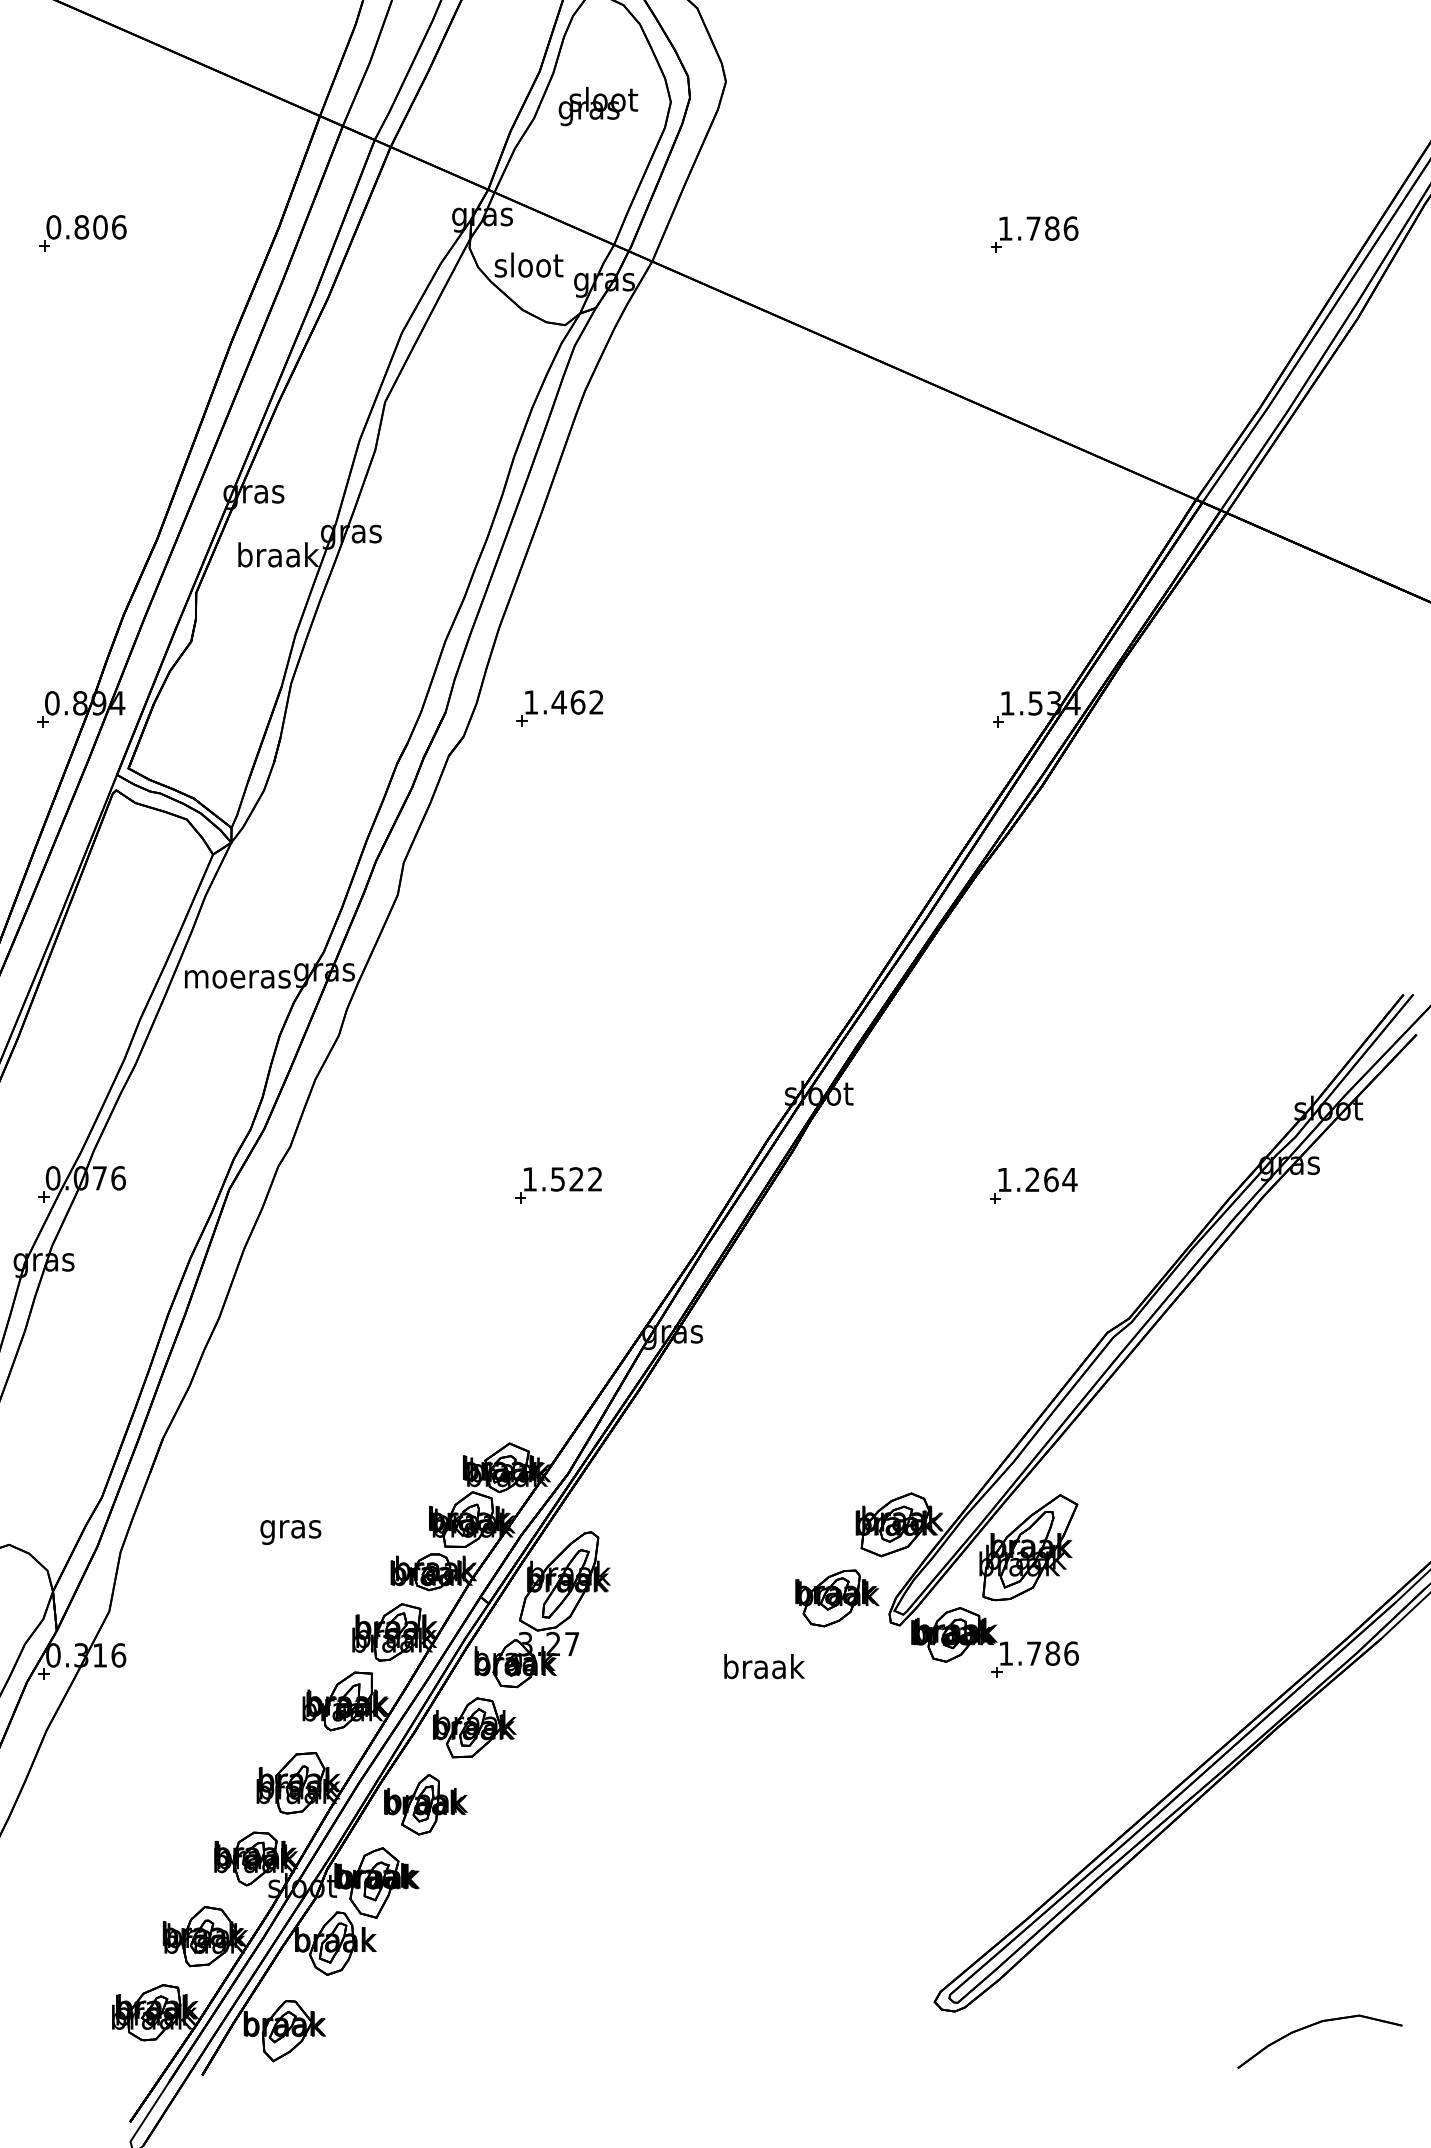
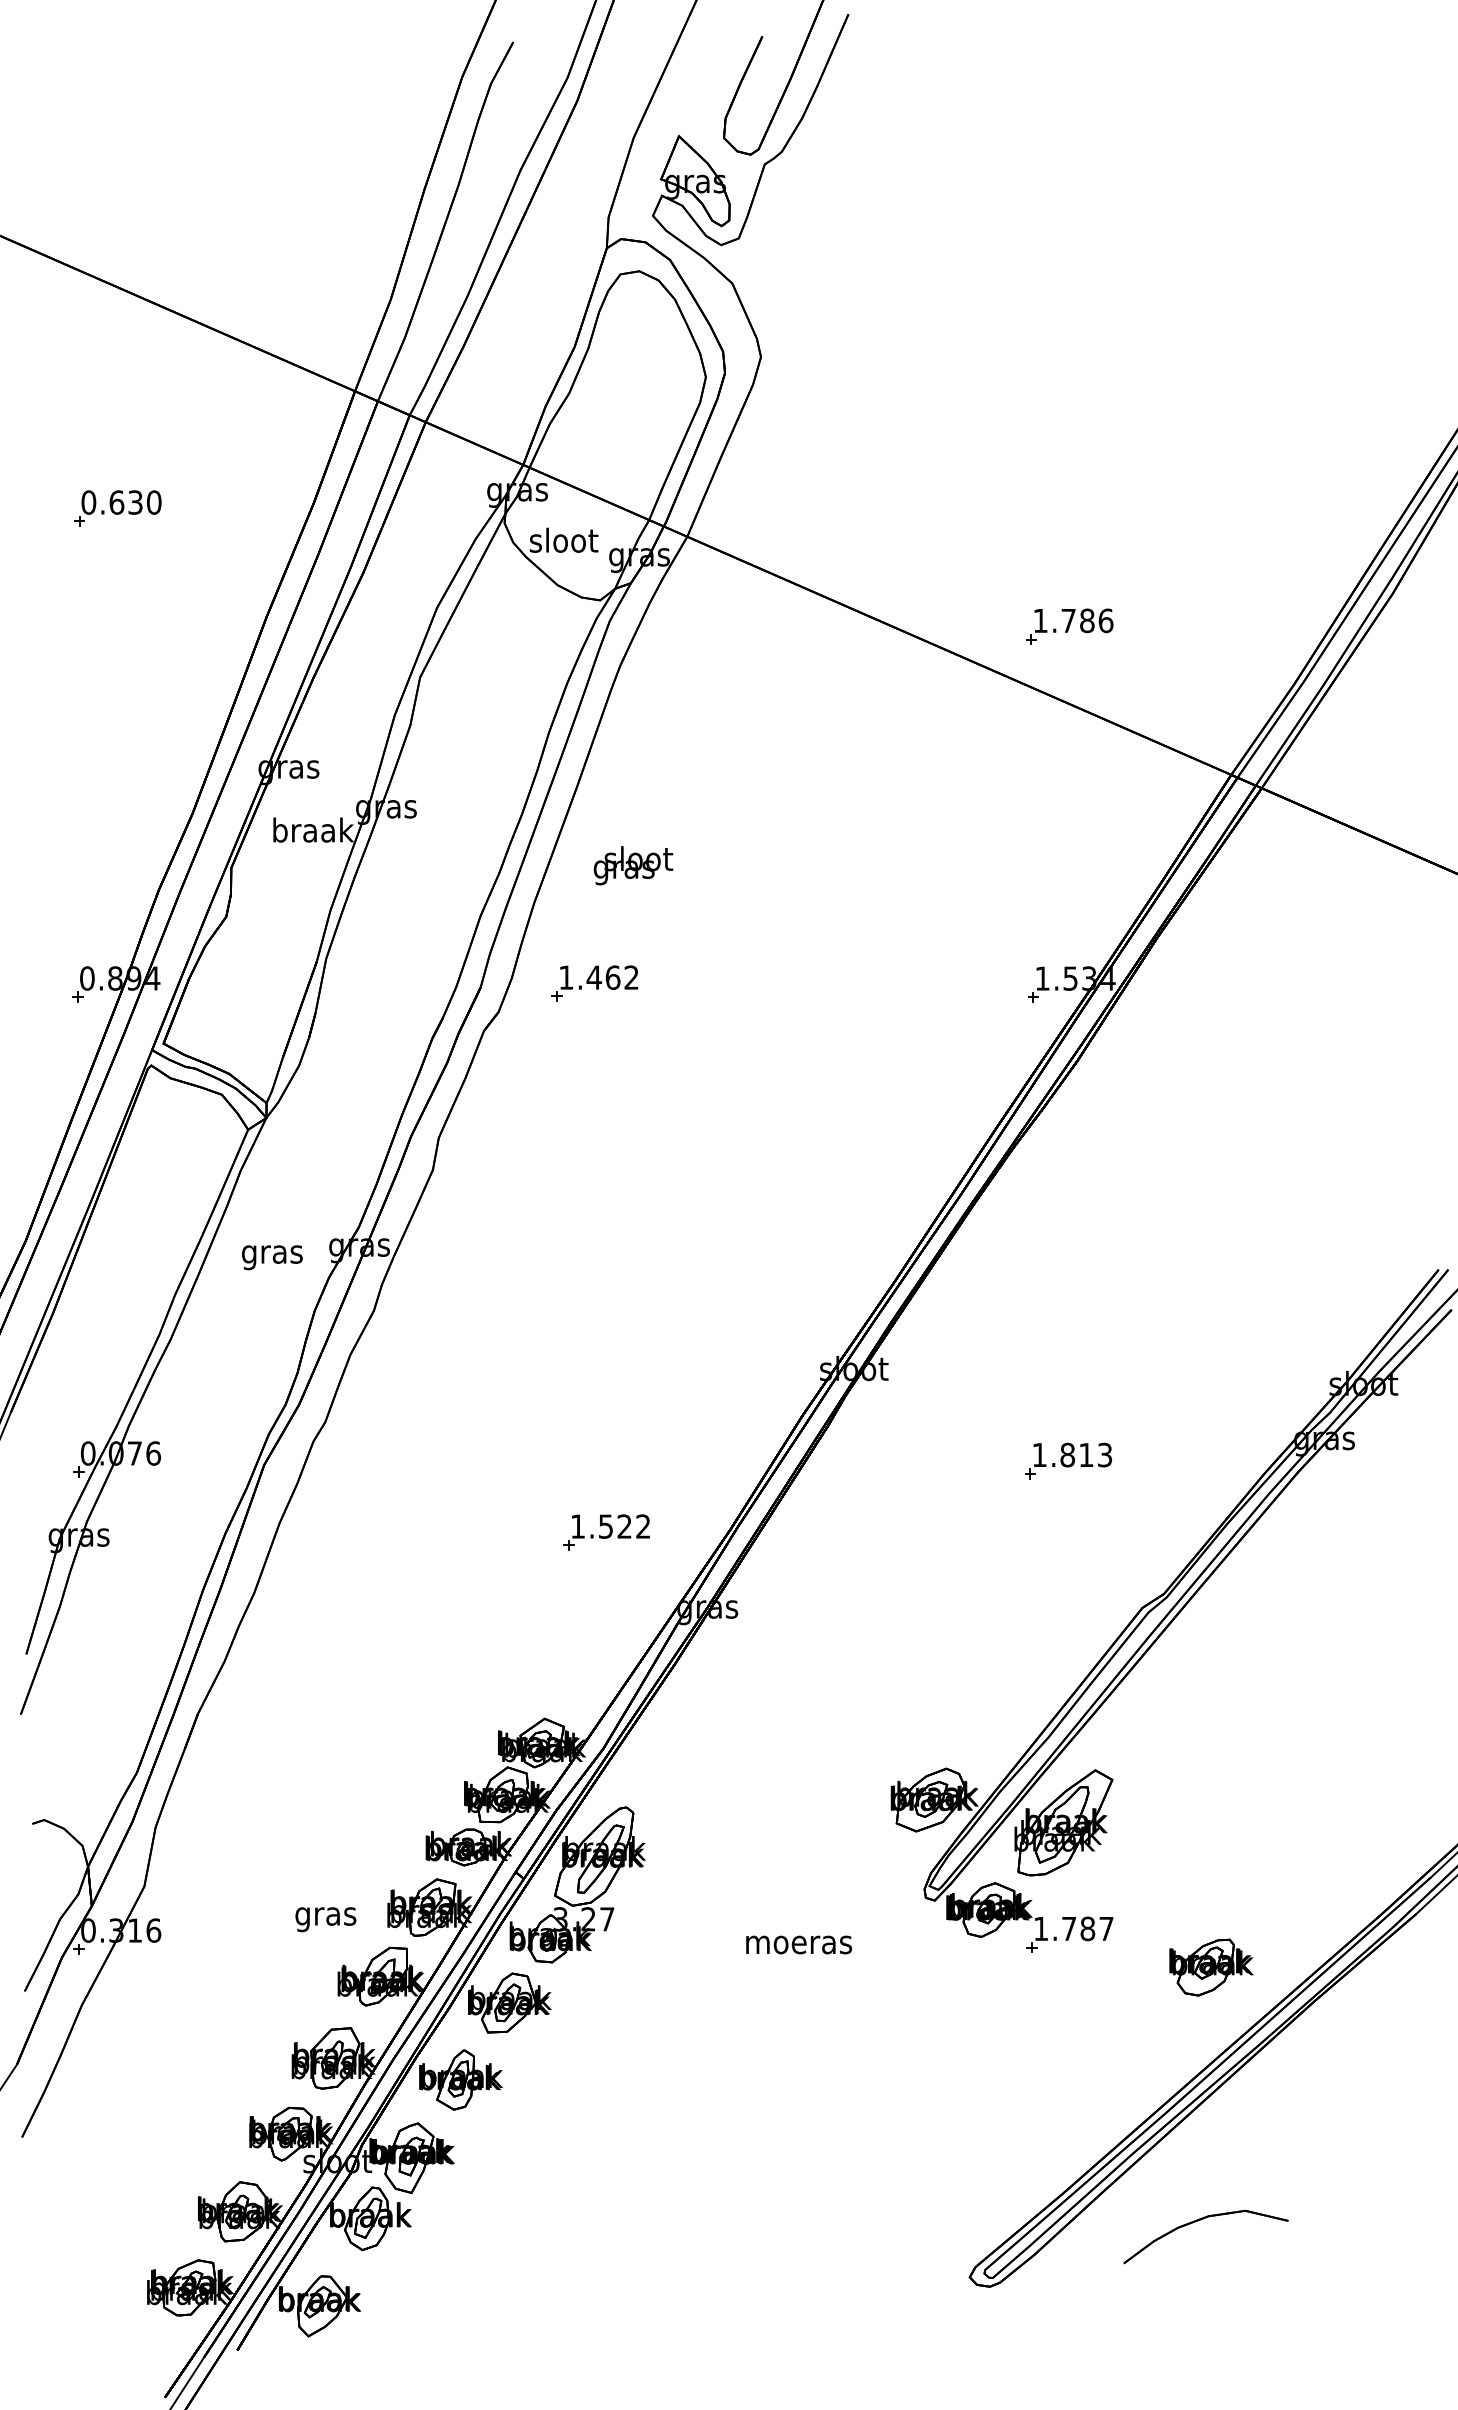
text: (598, 106) -> (633, 865), moved
text: (100, 227) -> (135, 502), 0.806 -> 0.630
part: (1034, 234) -> (1069, 626), moved
text: (237, 982) -> (272, 1257), moeras -> gras
text: (1051, 1179) -> (1086, 1454), 1.264 -> 1.813
part: (558, 1185) -> (606, 1532), moved
text: (290, 1532) -> (325, 1919), moved
part: (837, 1598) -> (1211, 1967), moved
text: (1071, 1653) -> (1106, 1928), 1.786 -> 1.787
text: (764, 1666) -> (799, 1941), braak -> moeras
part: (1312, 2026) -> (1198, 2221), moved

